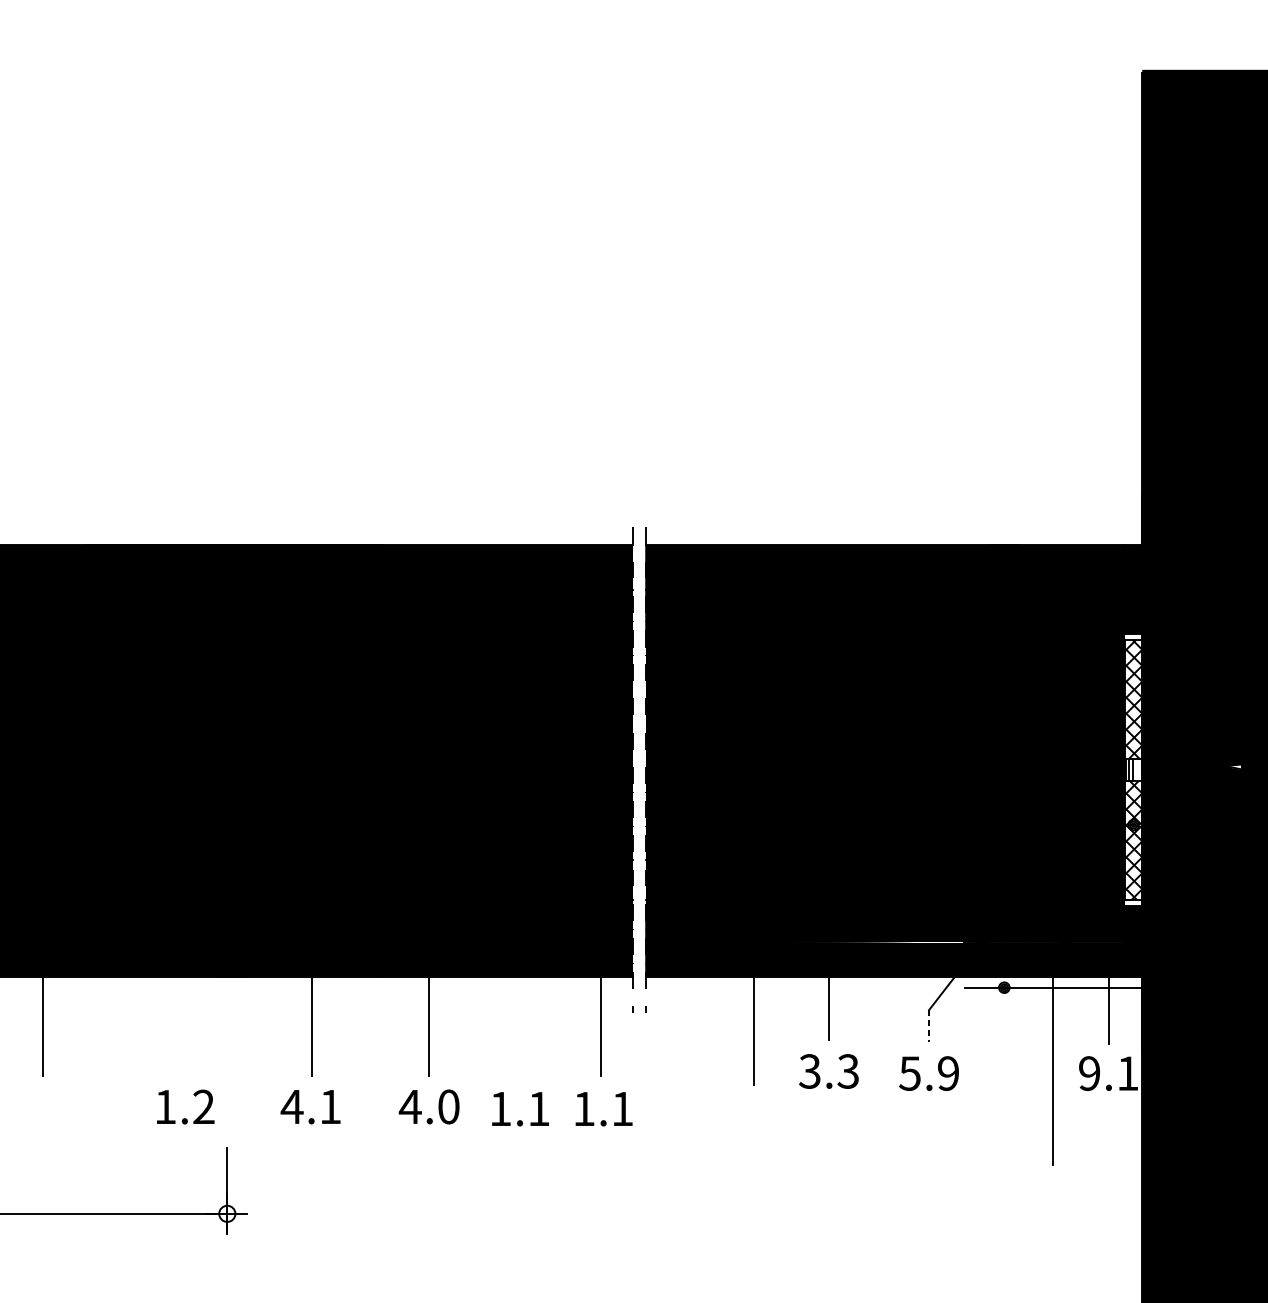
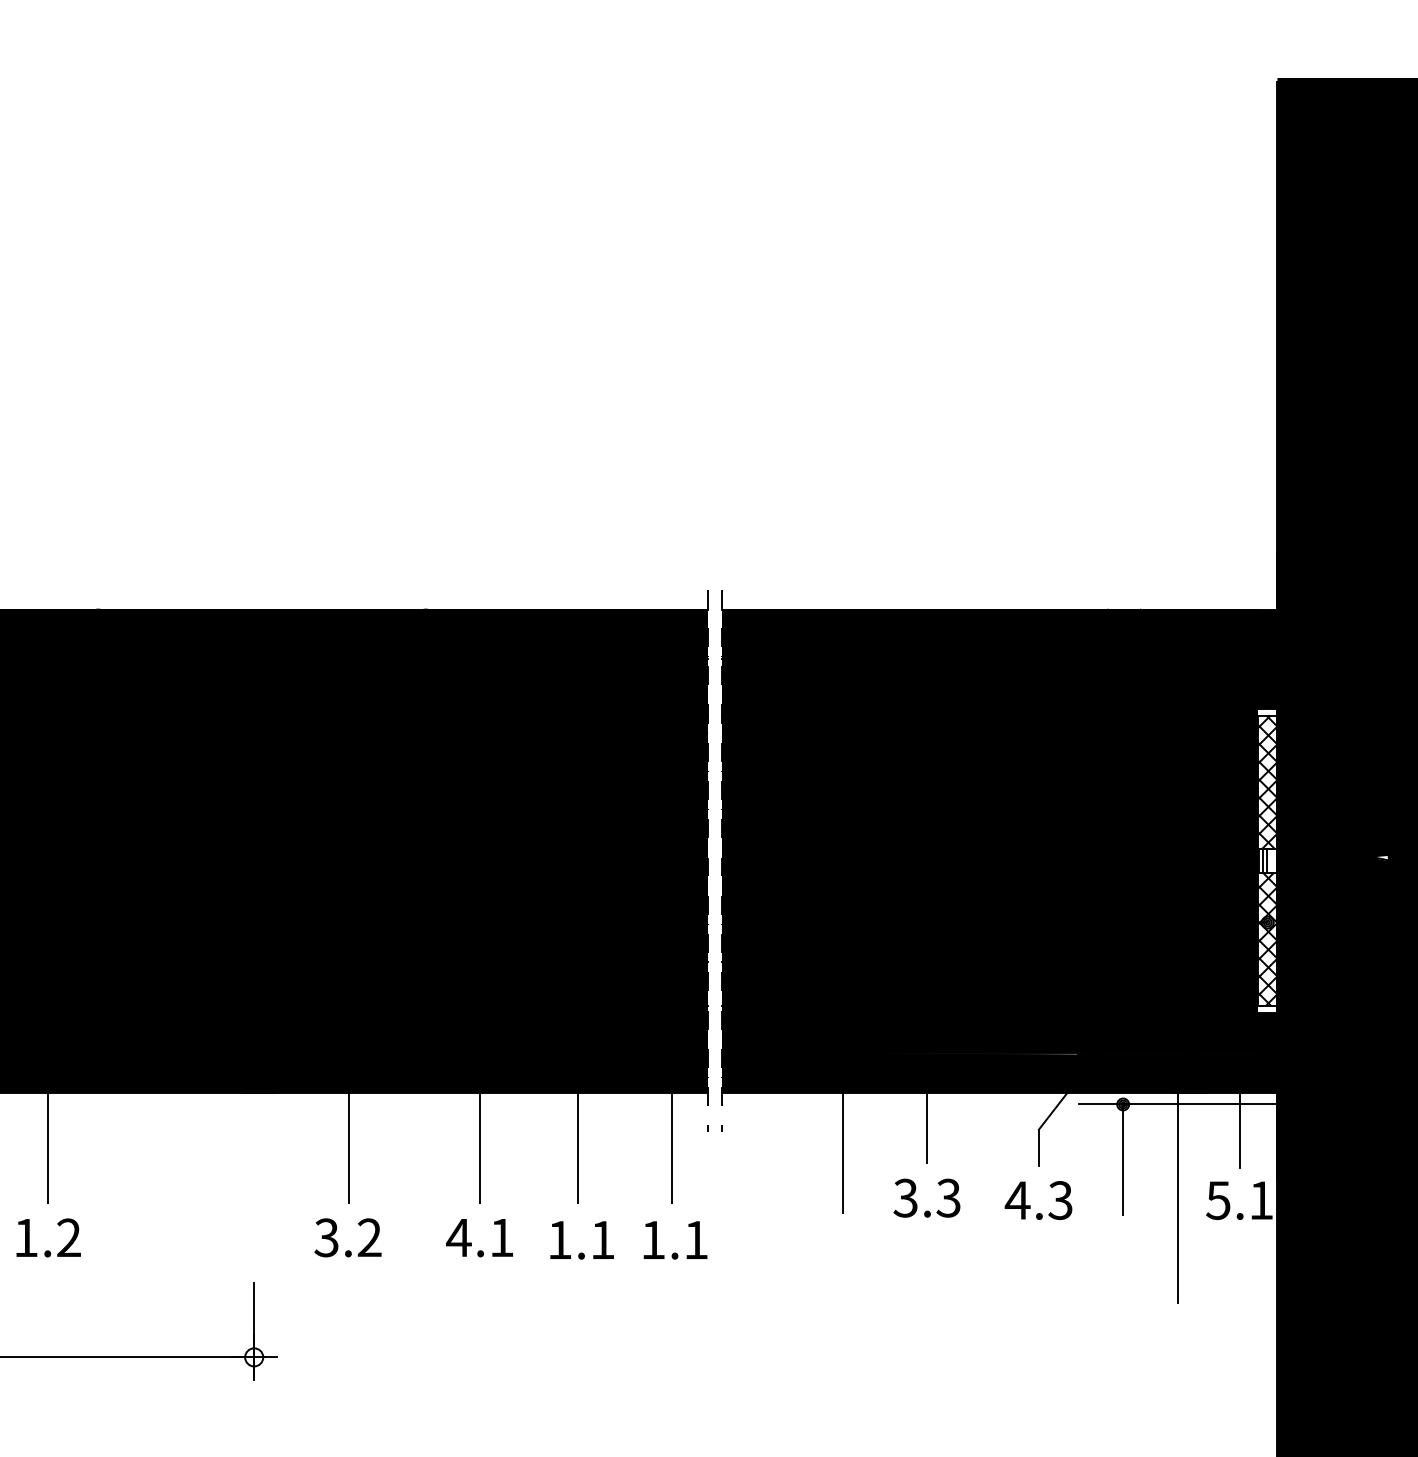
line: (517, 1018) -> (578, 1138), added
line: (928, 1027) -> (1038, 1148), dashed -> solid
line: (1004, 1036) -> (1123, 1159), added
text: (928, 1073) -> (1038, 1200), 5.9 -> 4.3
text: (1089, 1073) -> (1218, 1200), 9.1 -> 5.1
text: (185, 1106) -> (48, 1237), moved
text: (310, 1106) -> (347, 1237), 4.1 -> 3.2
text: (448, 1106) -> (501, 1237), 4.0 -> 4.1

